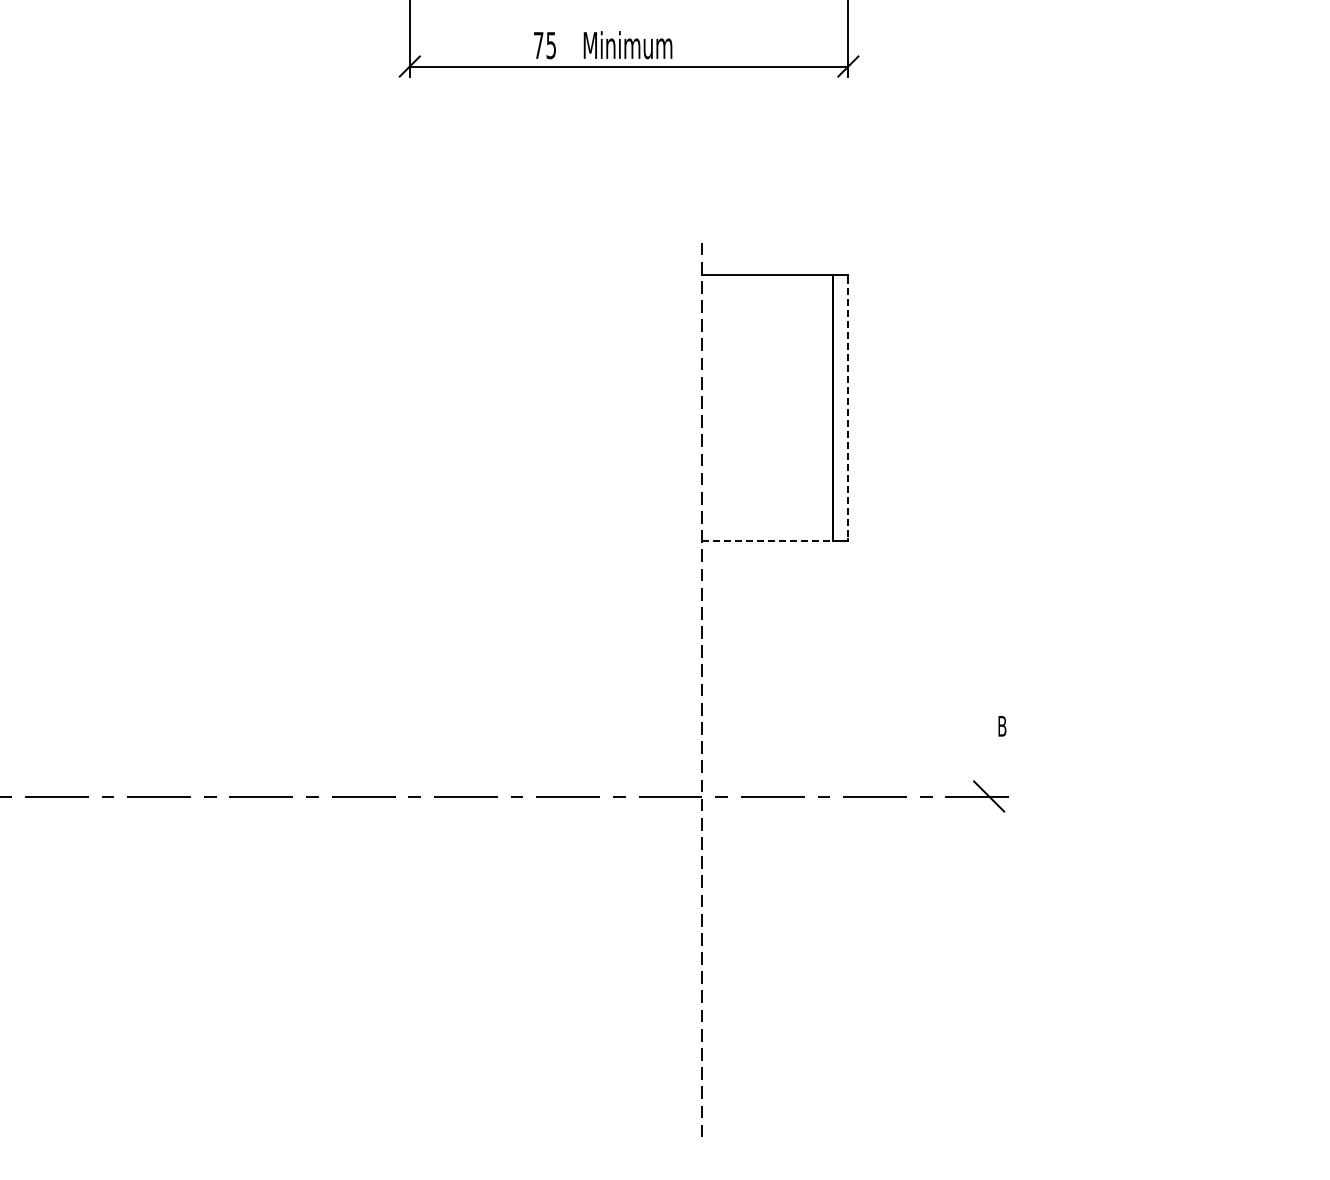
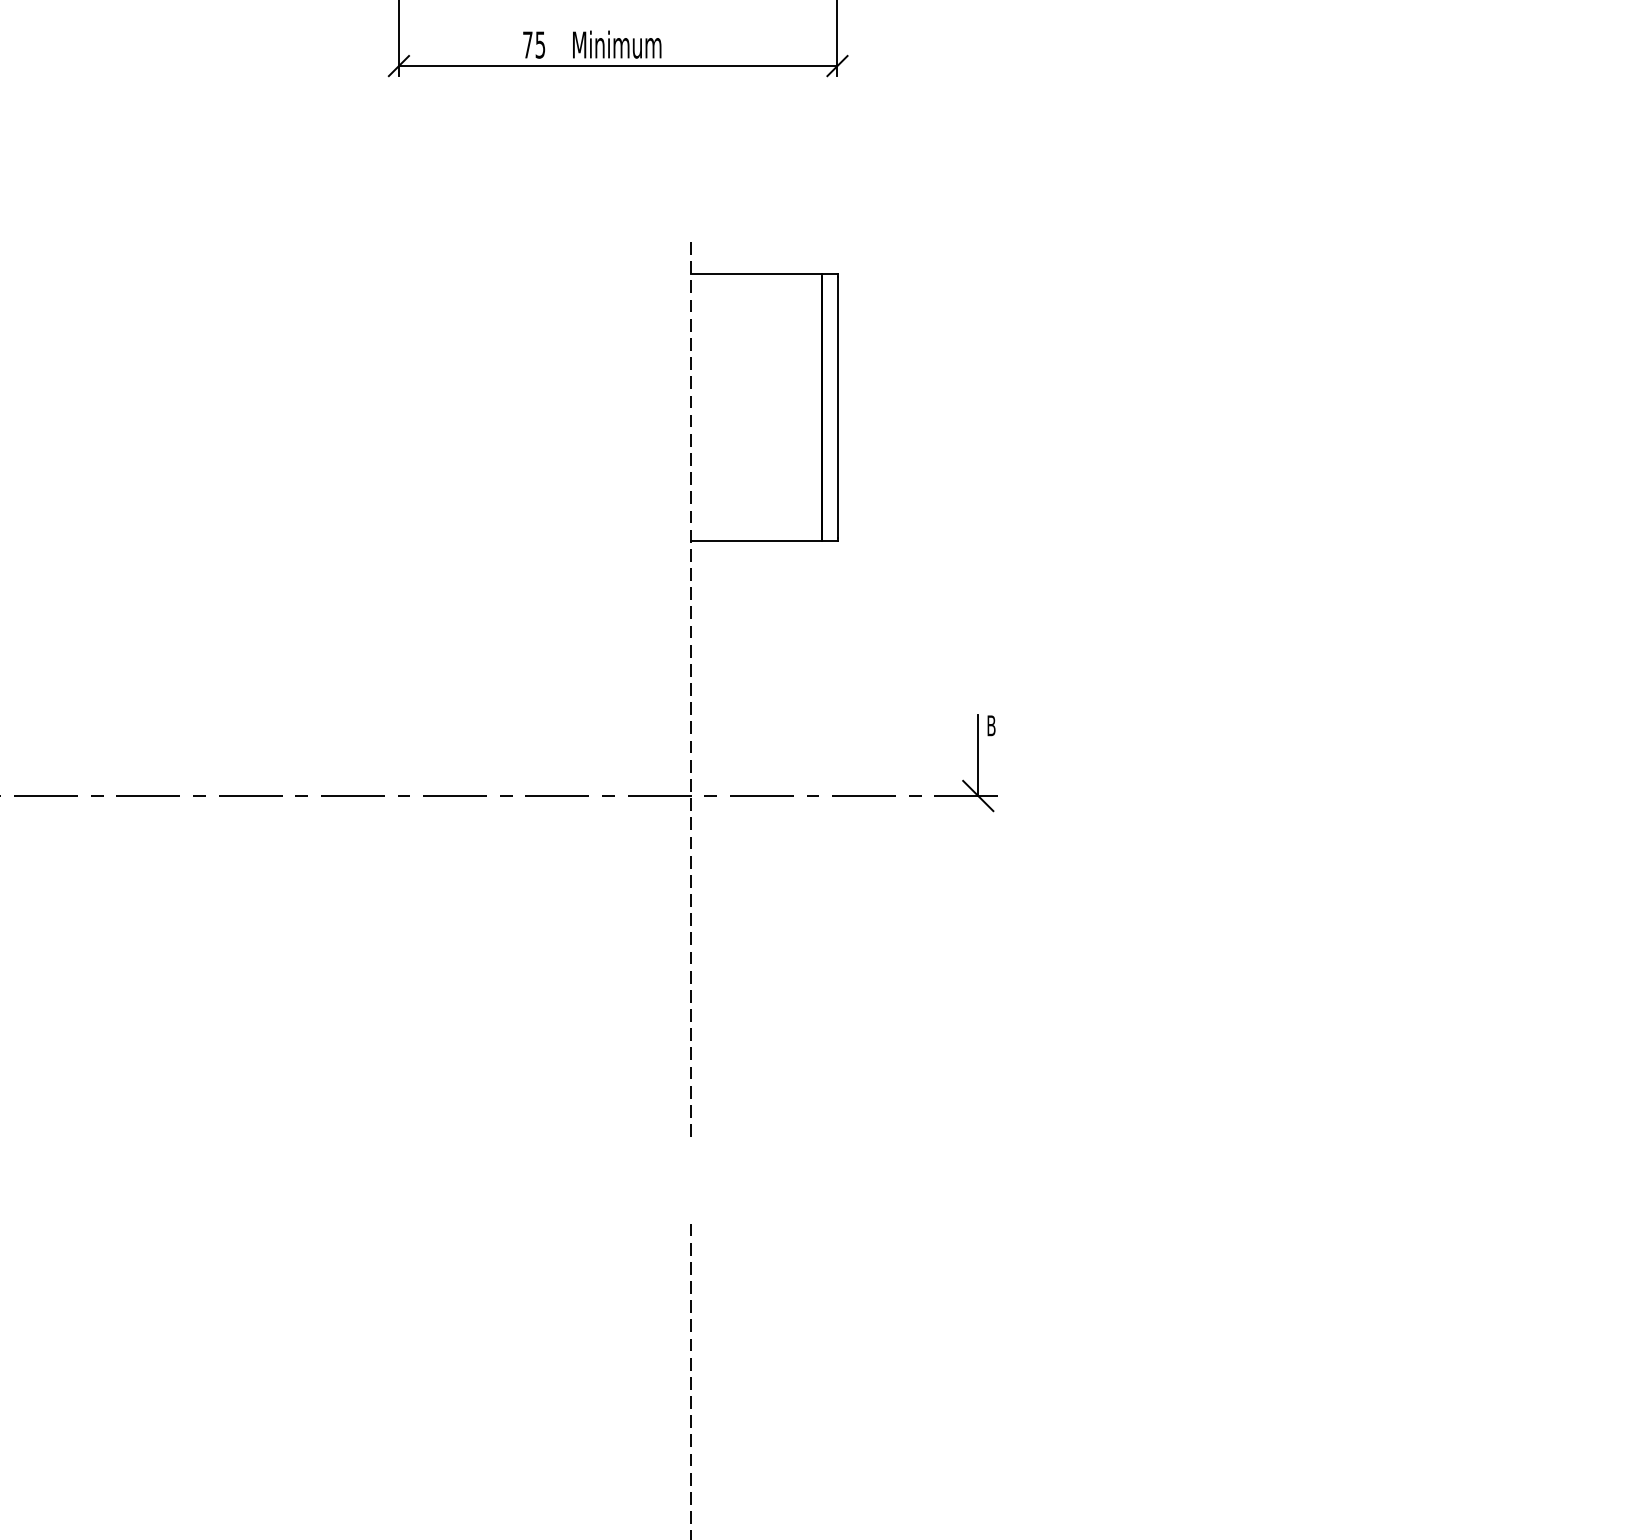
line: (848, 407) -> (837, 407), dashed -> solid
line: (767, 540) -> (756, 540), dashed -> solid
line: (989, 755) -> (978, 755), added

